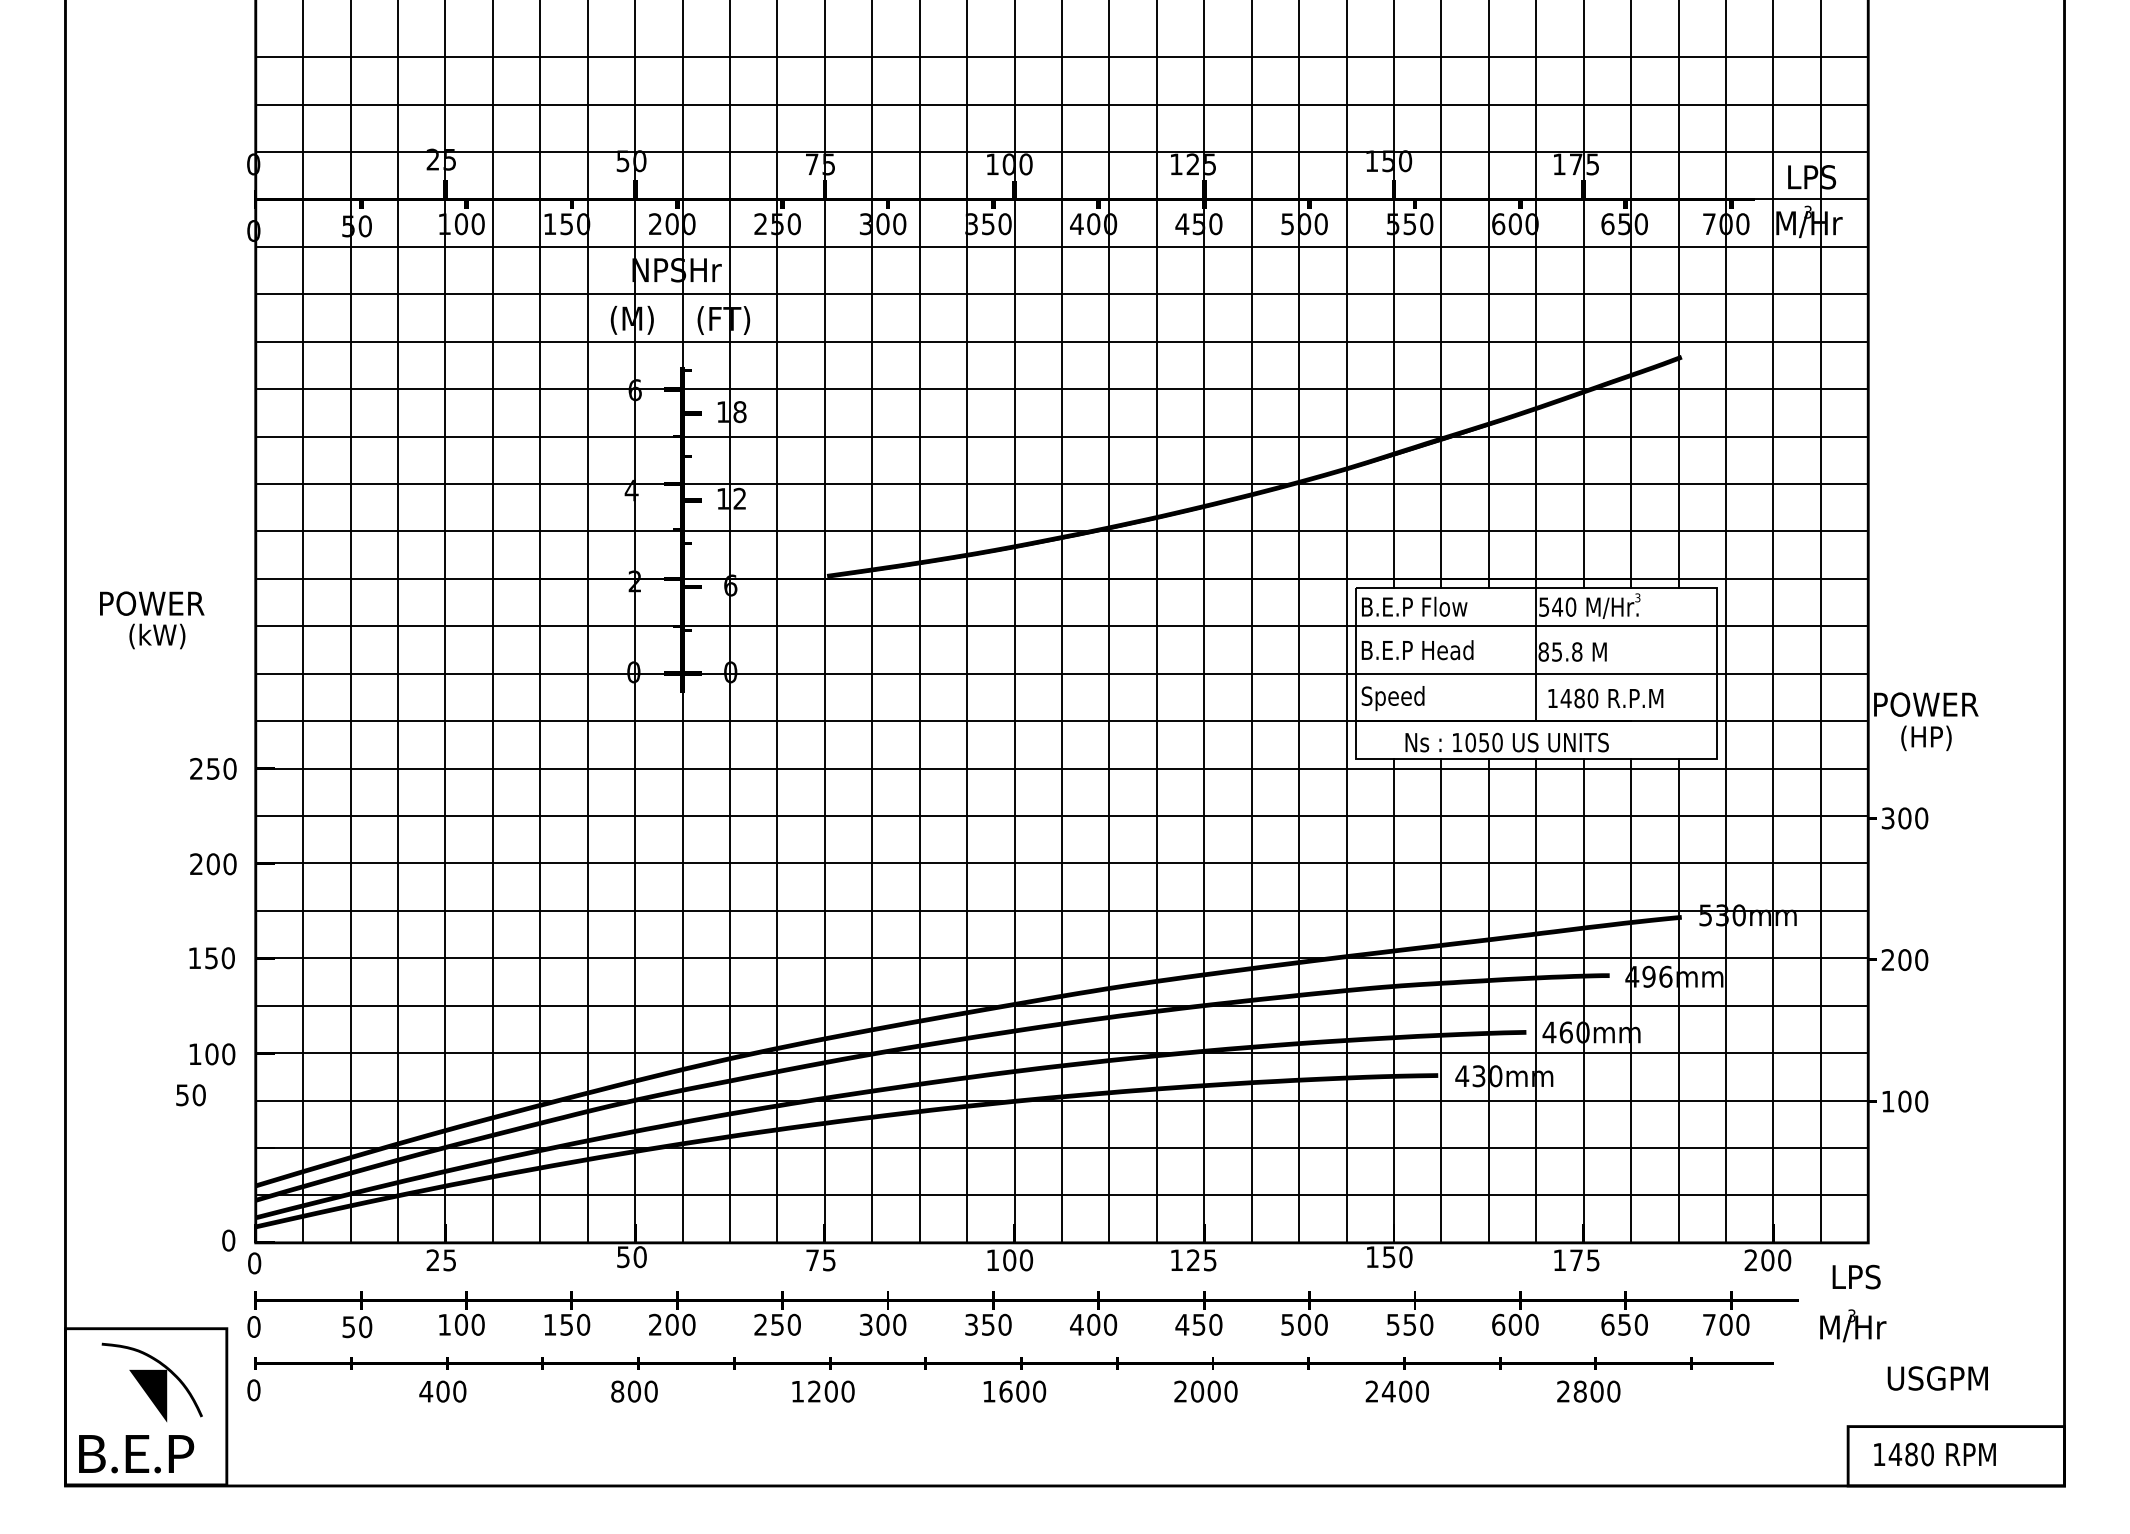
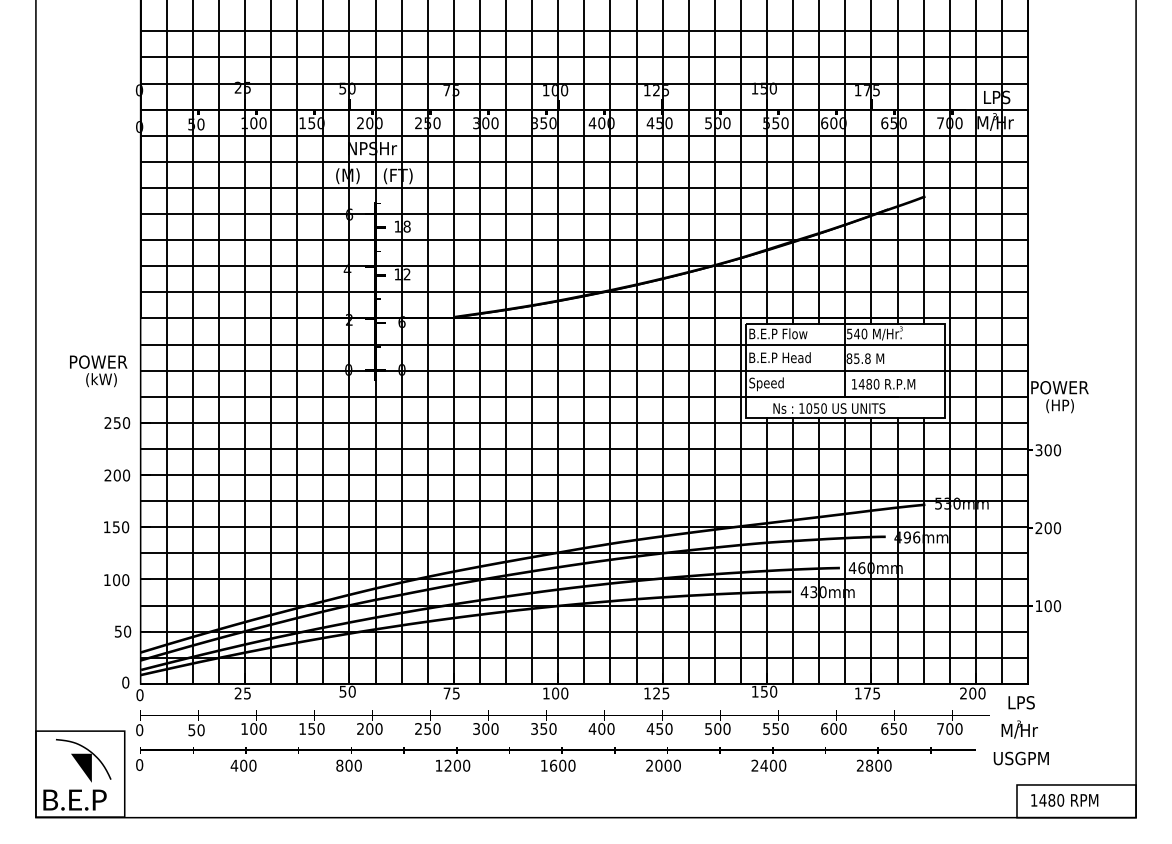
text: (151, 620) -> (98, 371), moved
text: (191, 1094) -> (123, 631), moved
text: (1936, 1378) -> (1020, 758), moved

